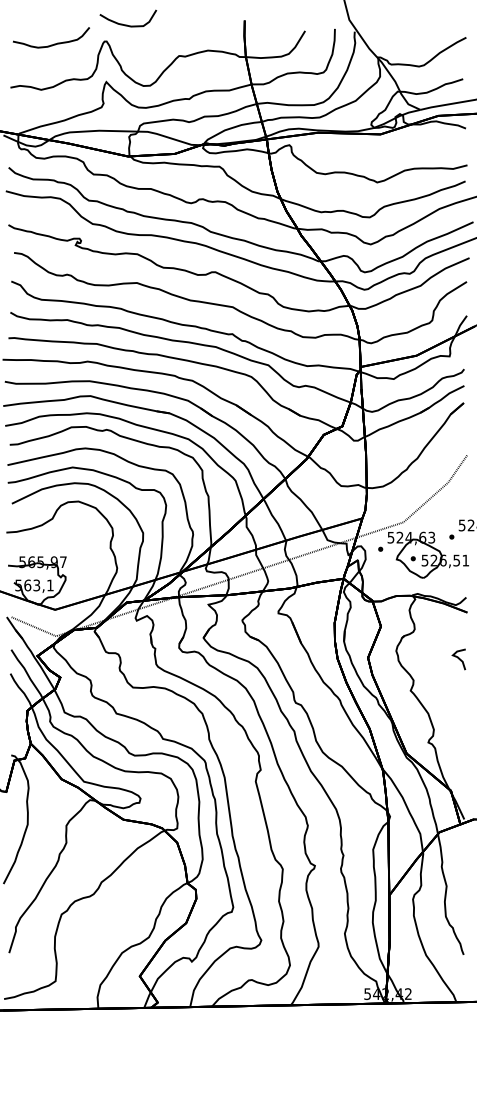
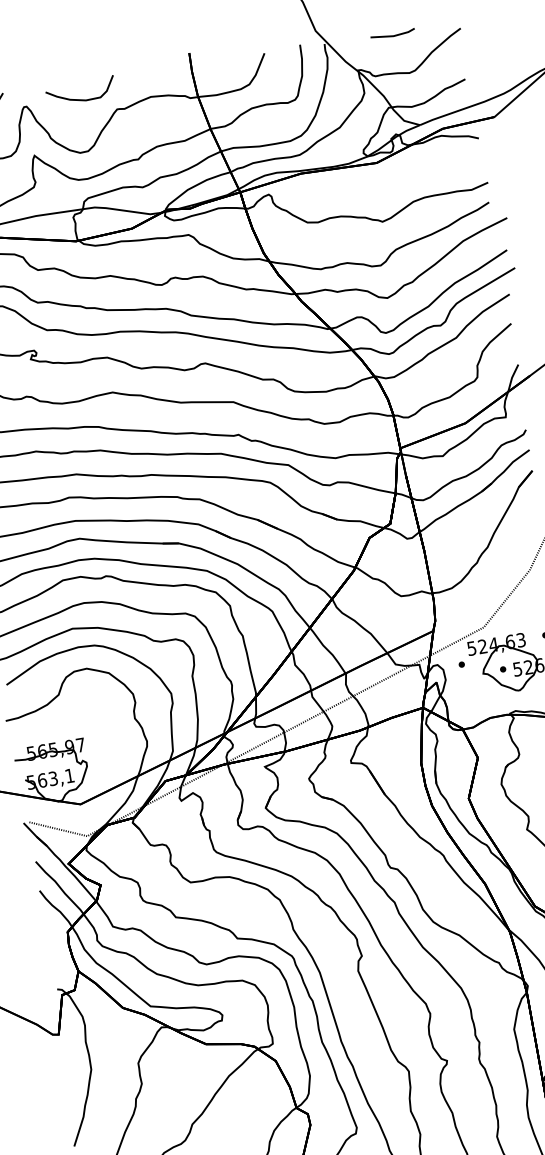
curve: (127, 24) -> (81, 98), moved
line: (410, 33) -> (392, 34), added

